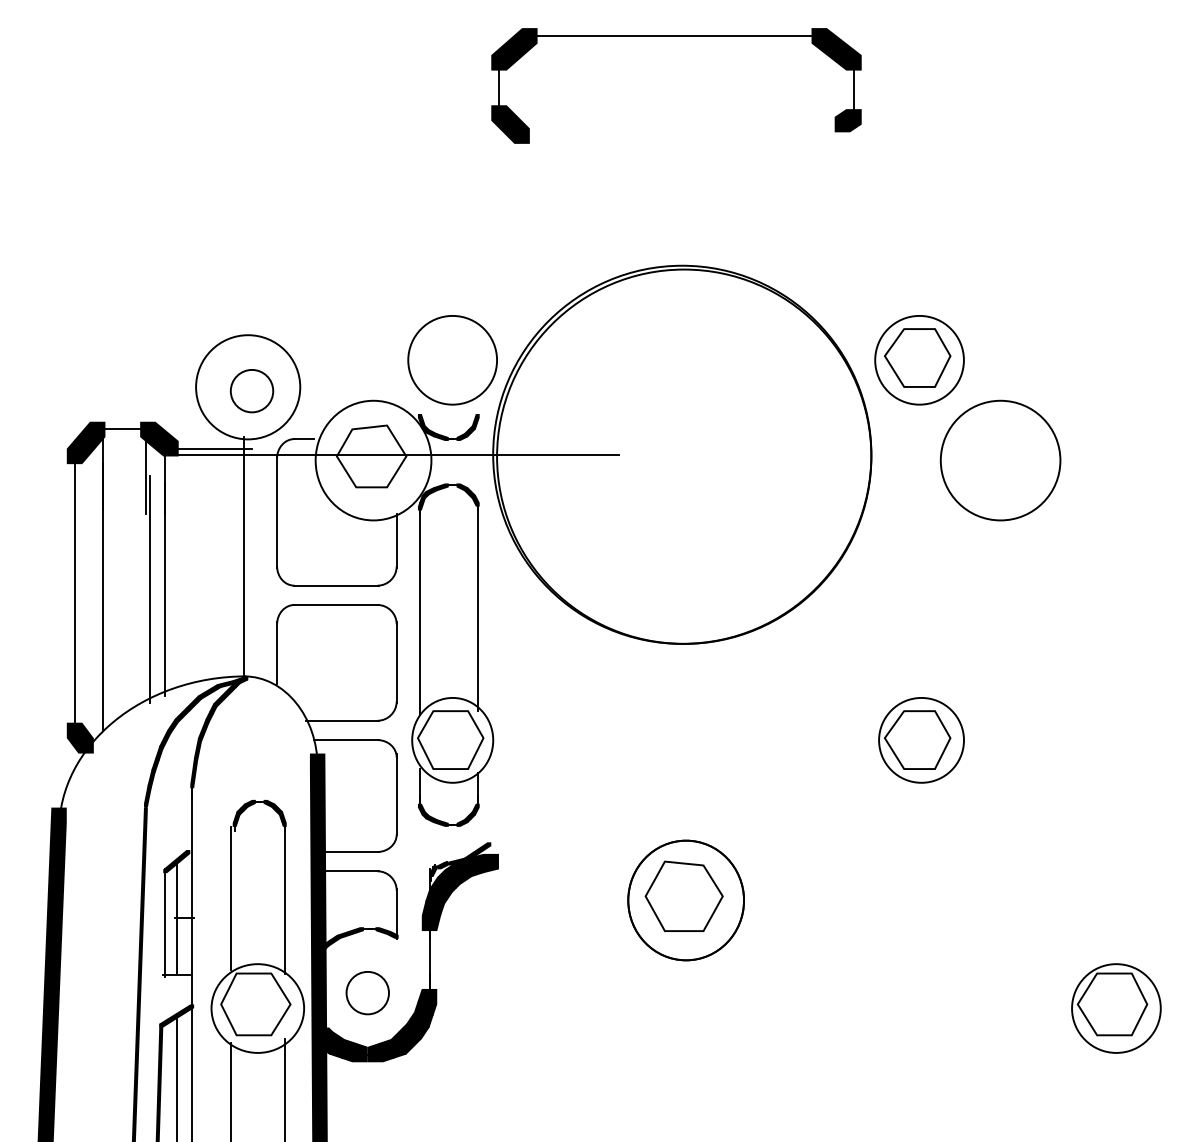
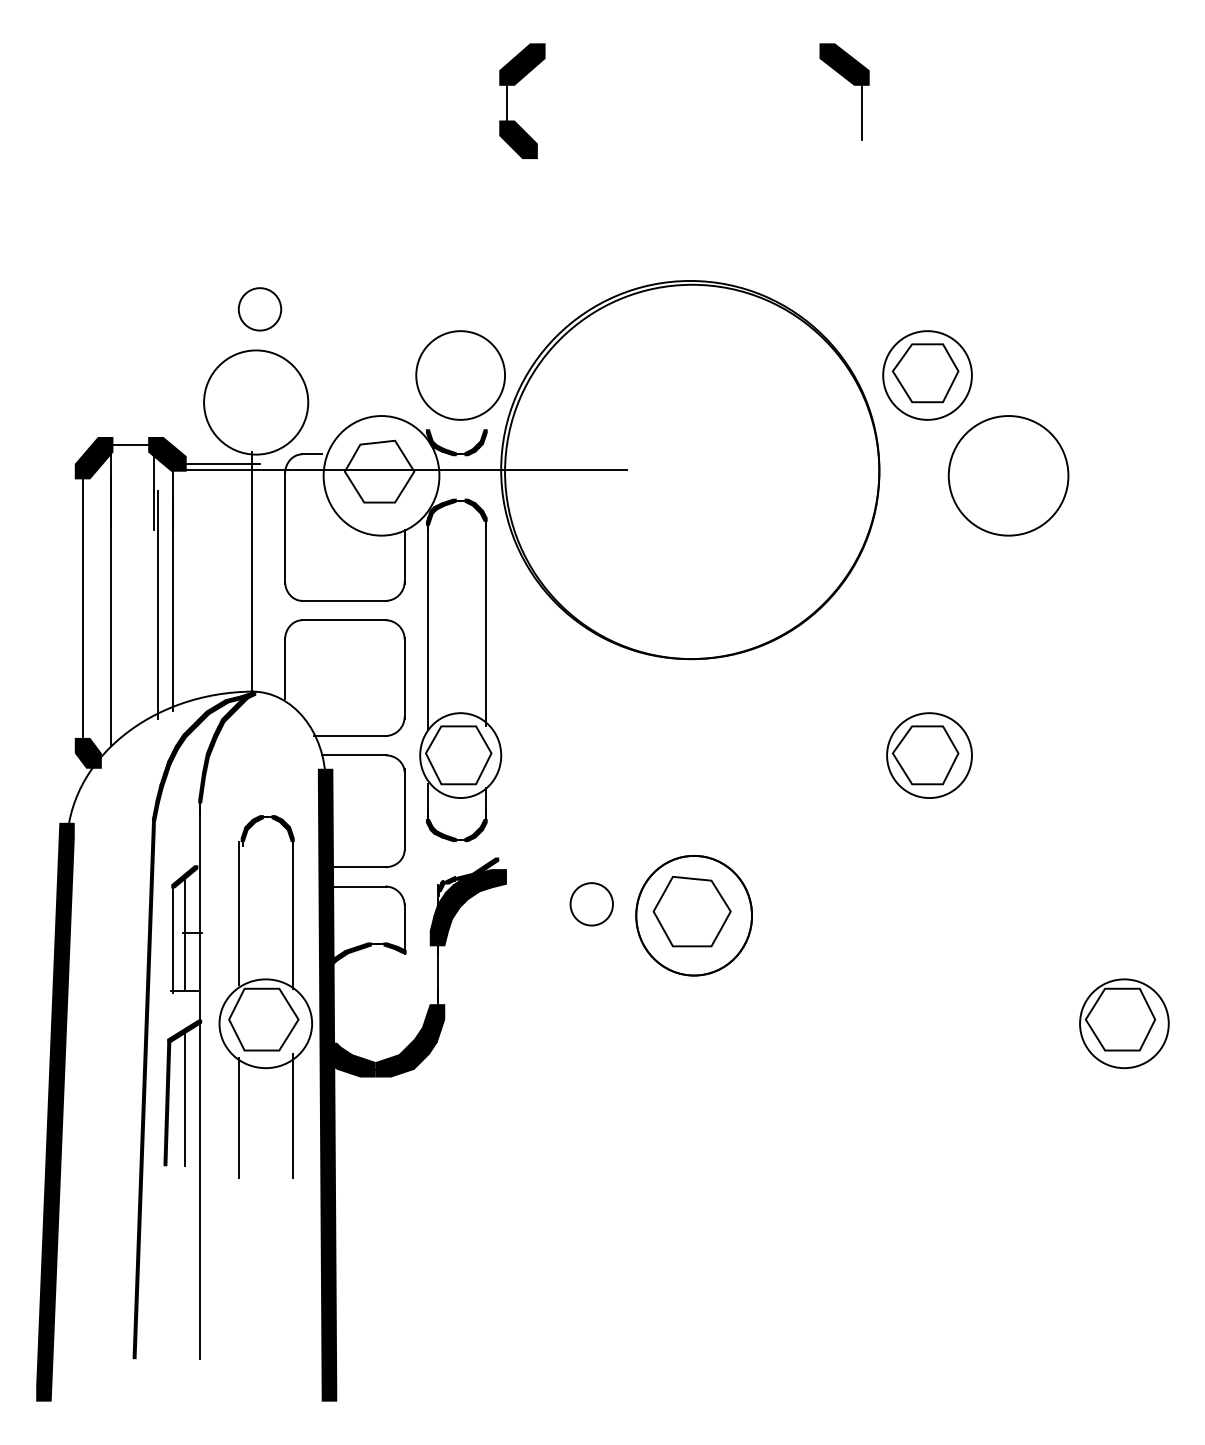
line: (674, 36) -> (682, 51), removed
fill: (847, 120) -> (855, 135), removed
part: (251, 391) -> (259, 309), moved
part: (367, 993) -> (591, 904), moved

